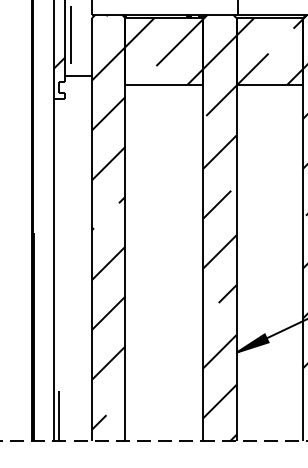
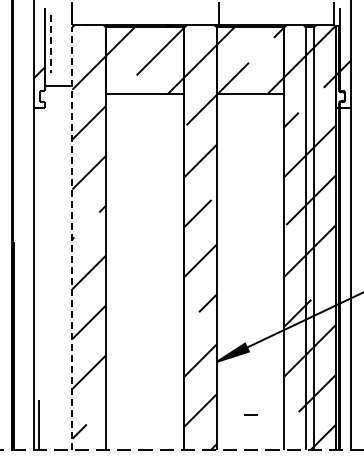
line: (70, 35) -> (50, 44), solid -> dashed
line: (92, 229) -> (72, 238), solid -> dashed
line: (270, 405) -> (250, 414), added

